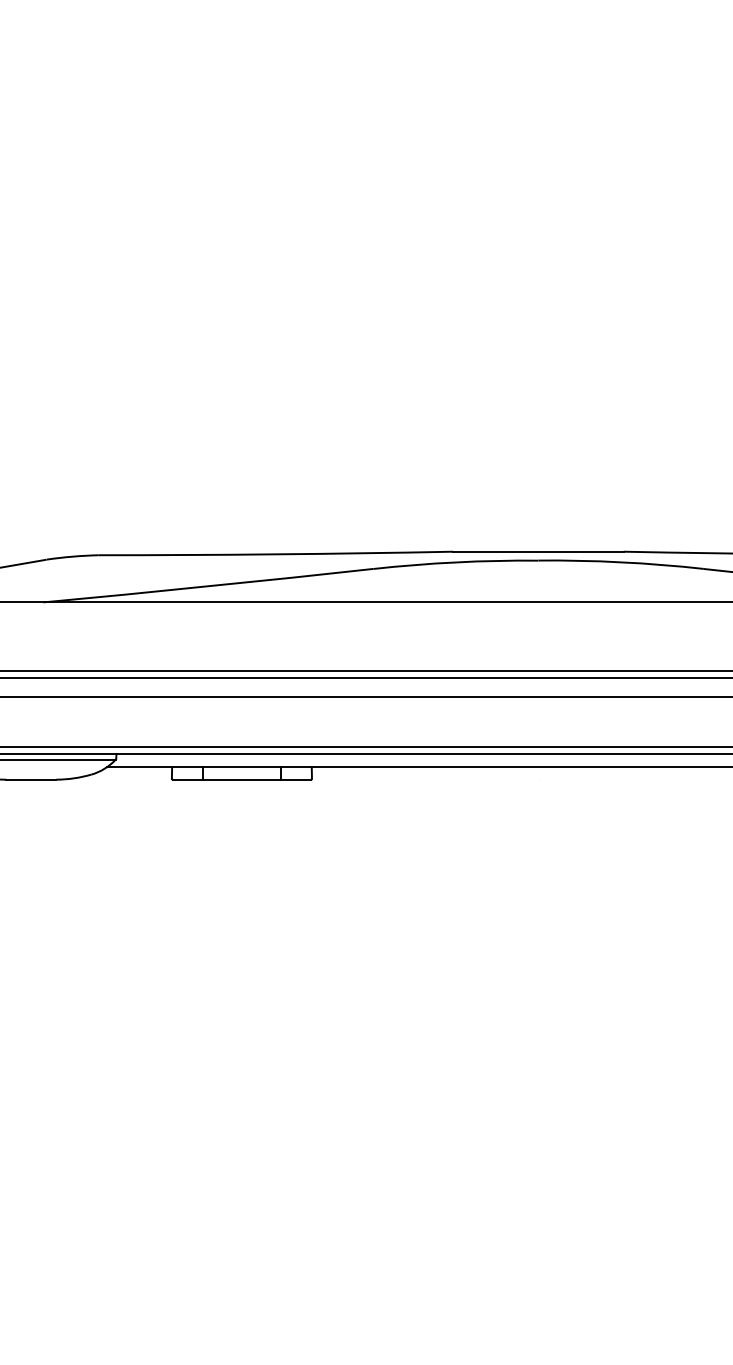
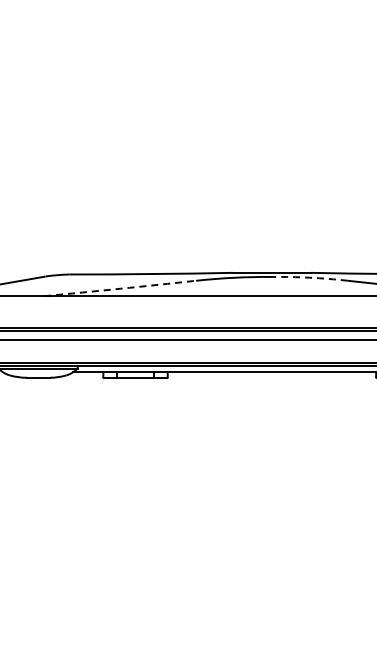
arc: (619, 561) -> (309, 277), solid -> dashed
arc: (209, 585) -> (120, 288), solid -> dashed

